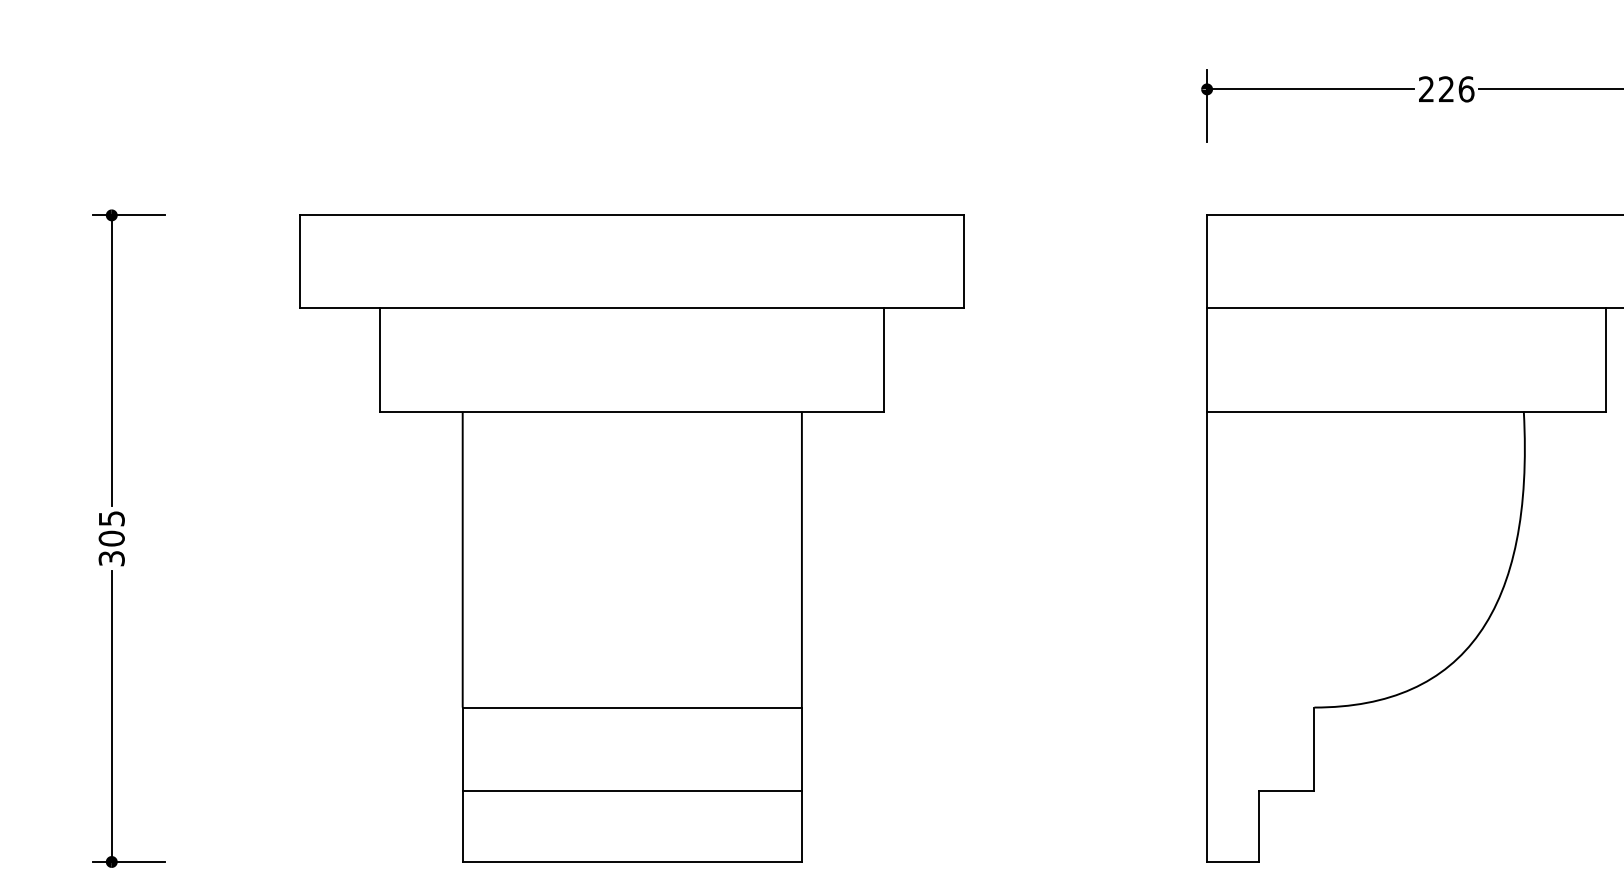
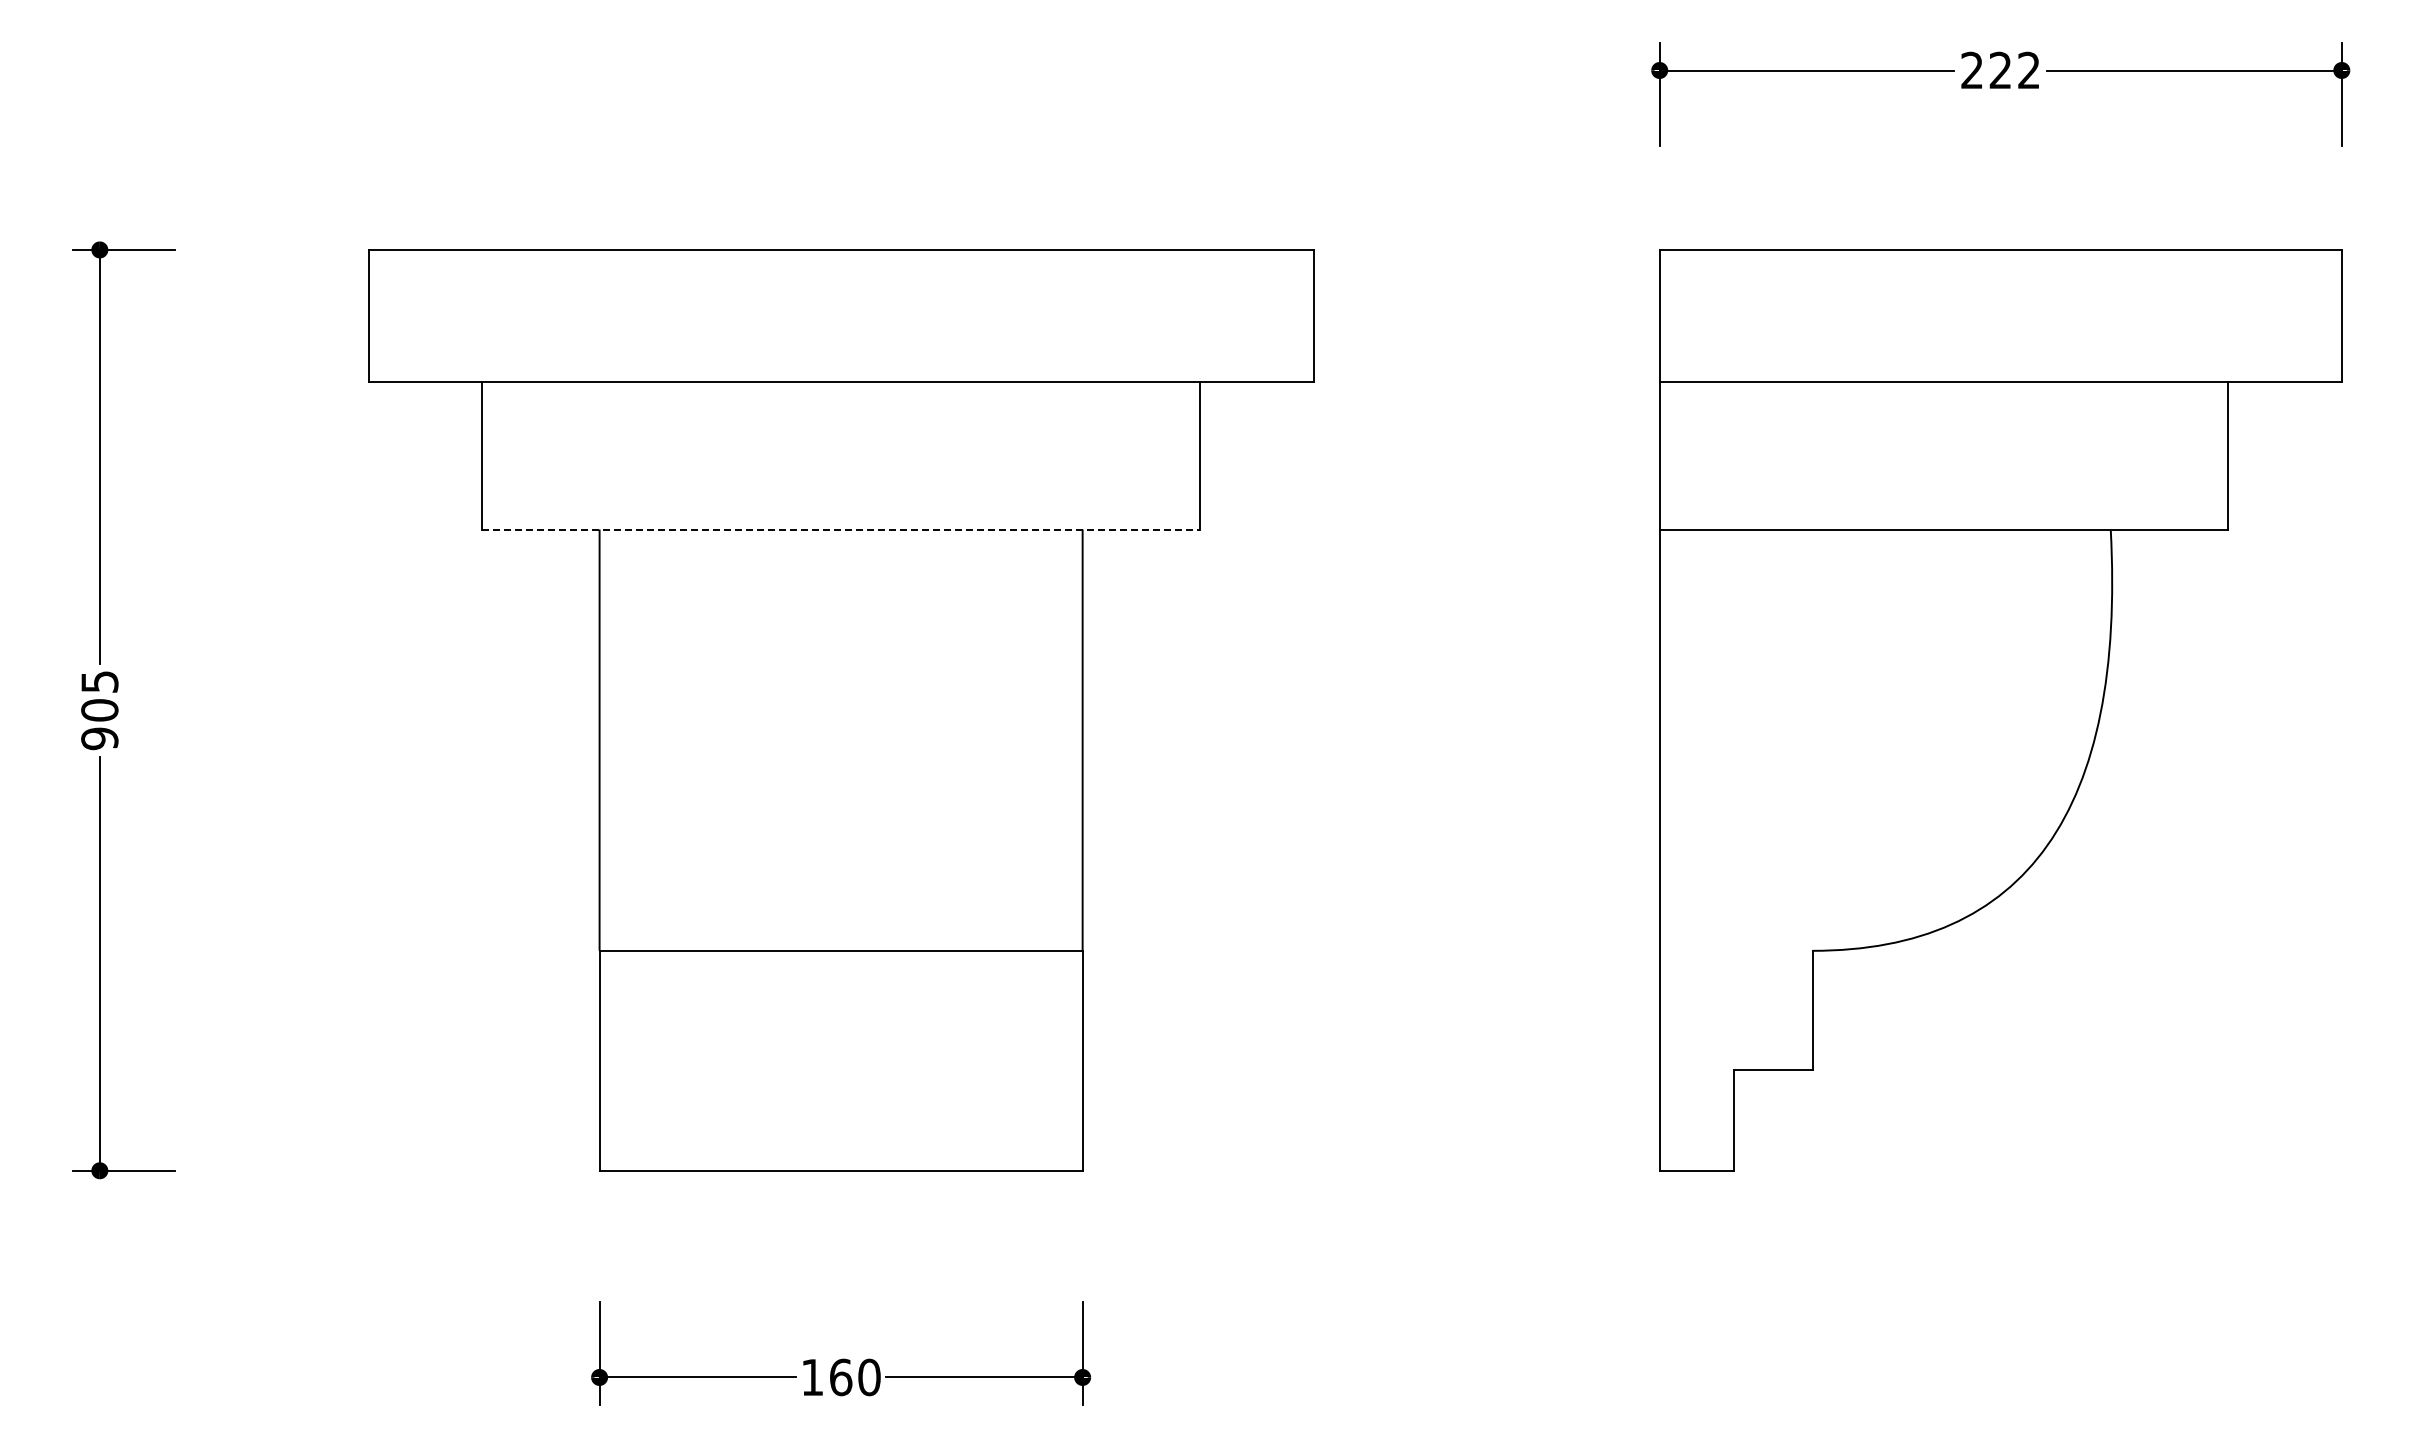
text: (1466, 89) -> (2029, 70), 226 -> 222
line: (632, 411) -> (841, 529), solid -> dashed
text: (111, 558) -> (99, 738), 305 -> 905
line: (631, 791) -> (840, 1070), removed

